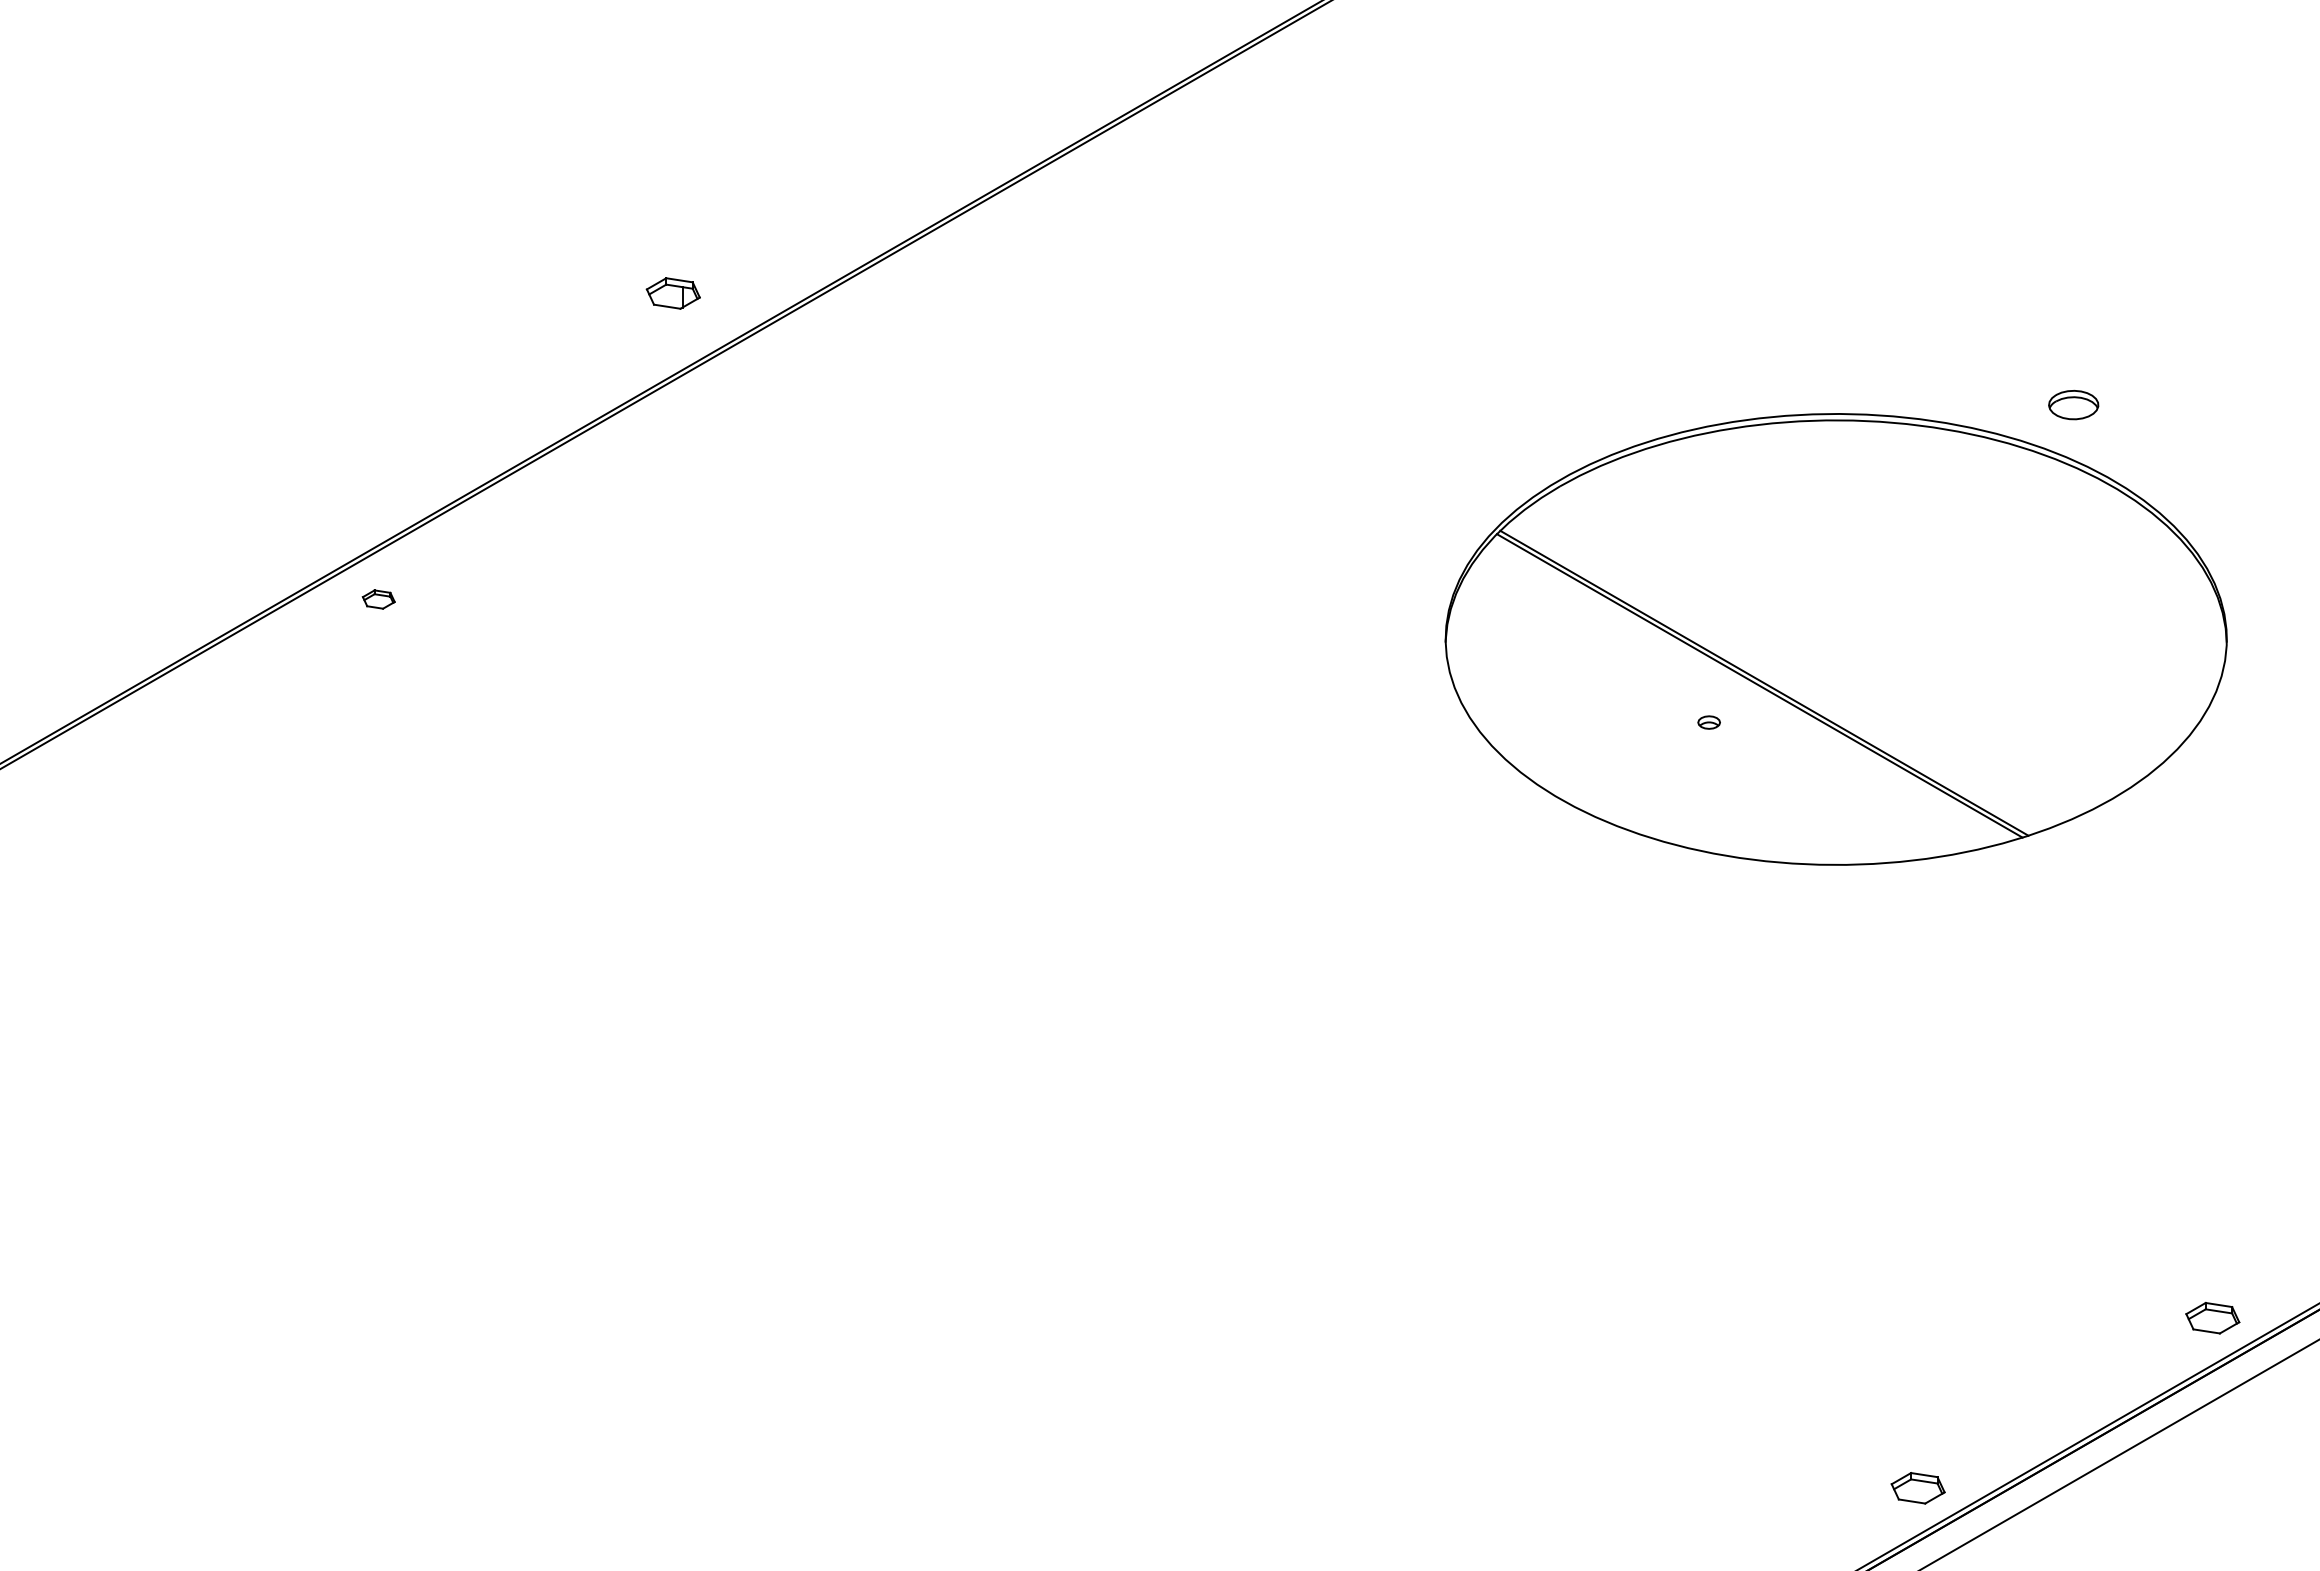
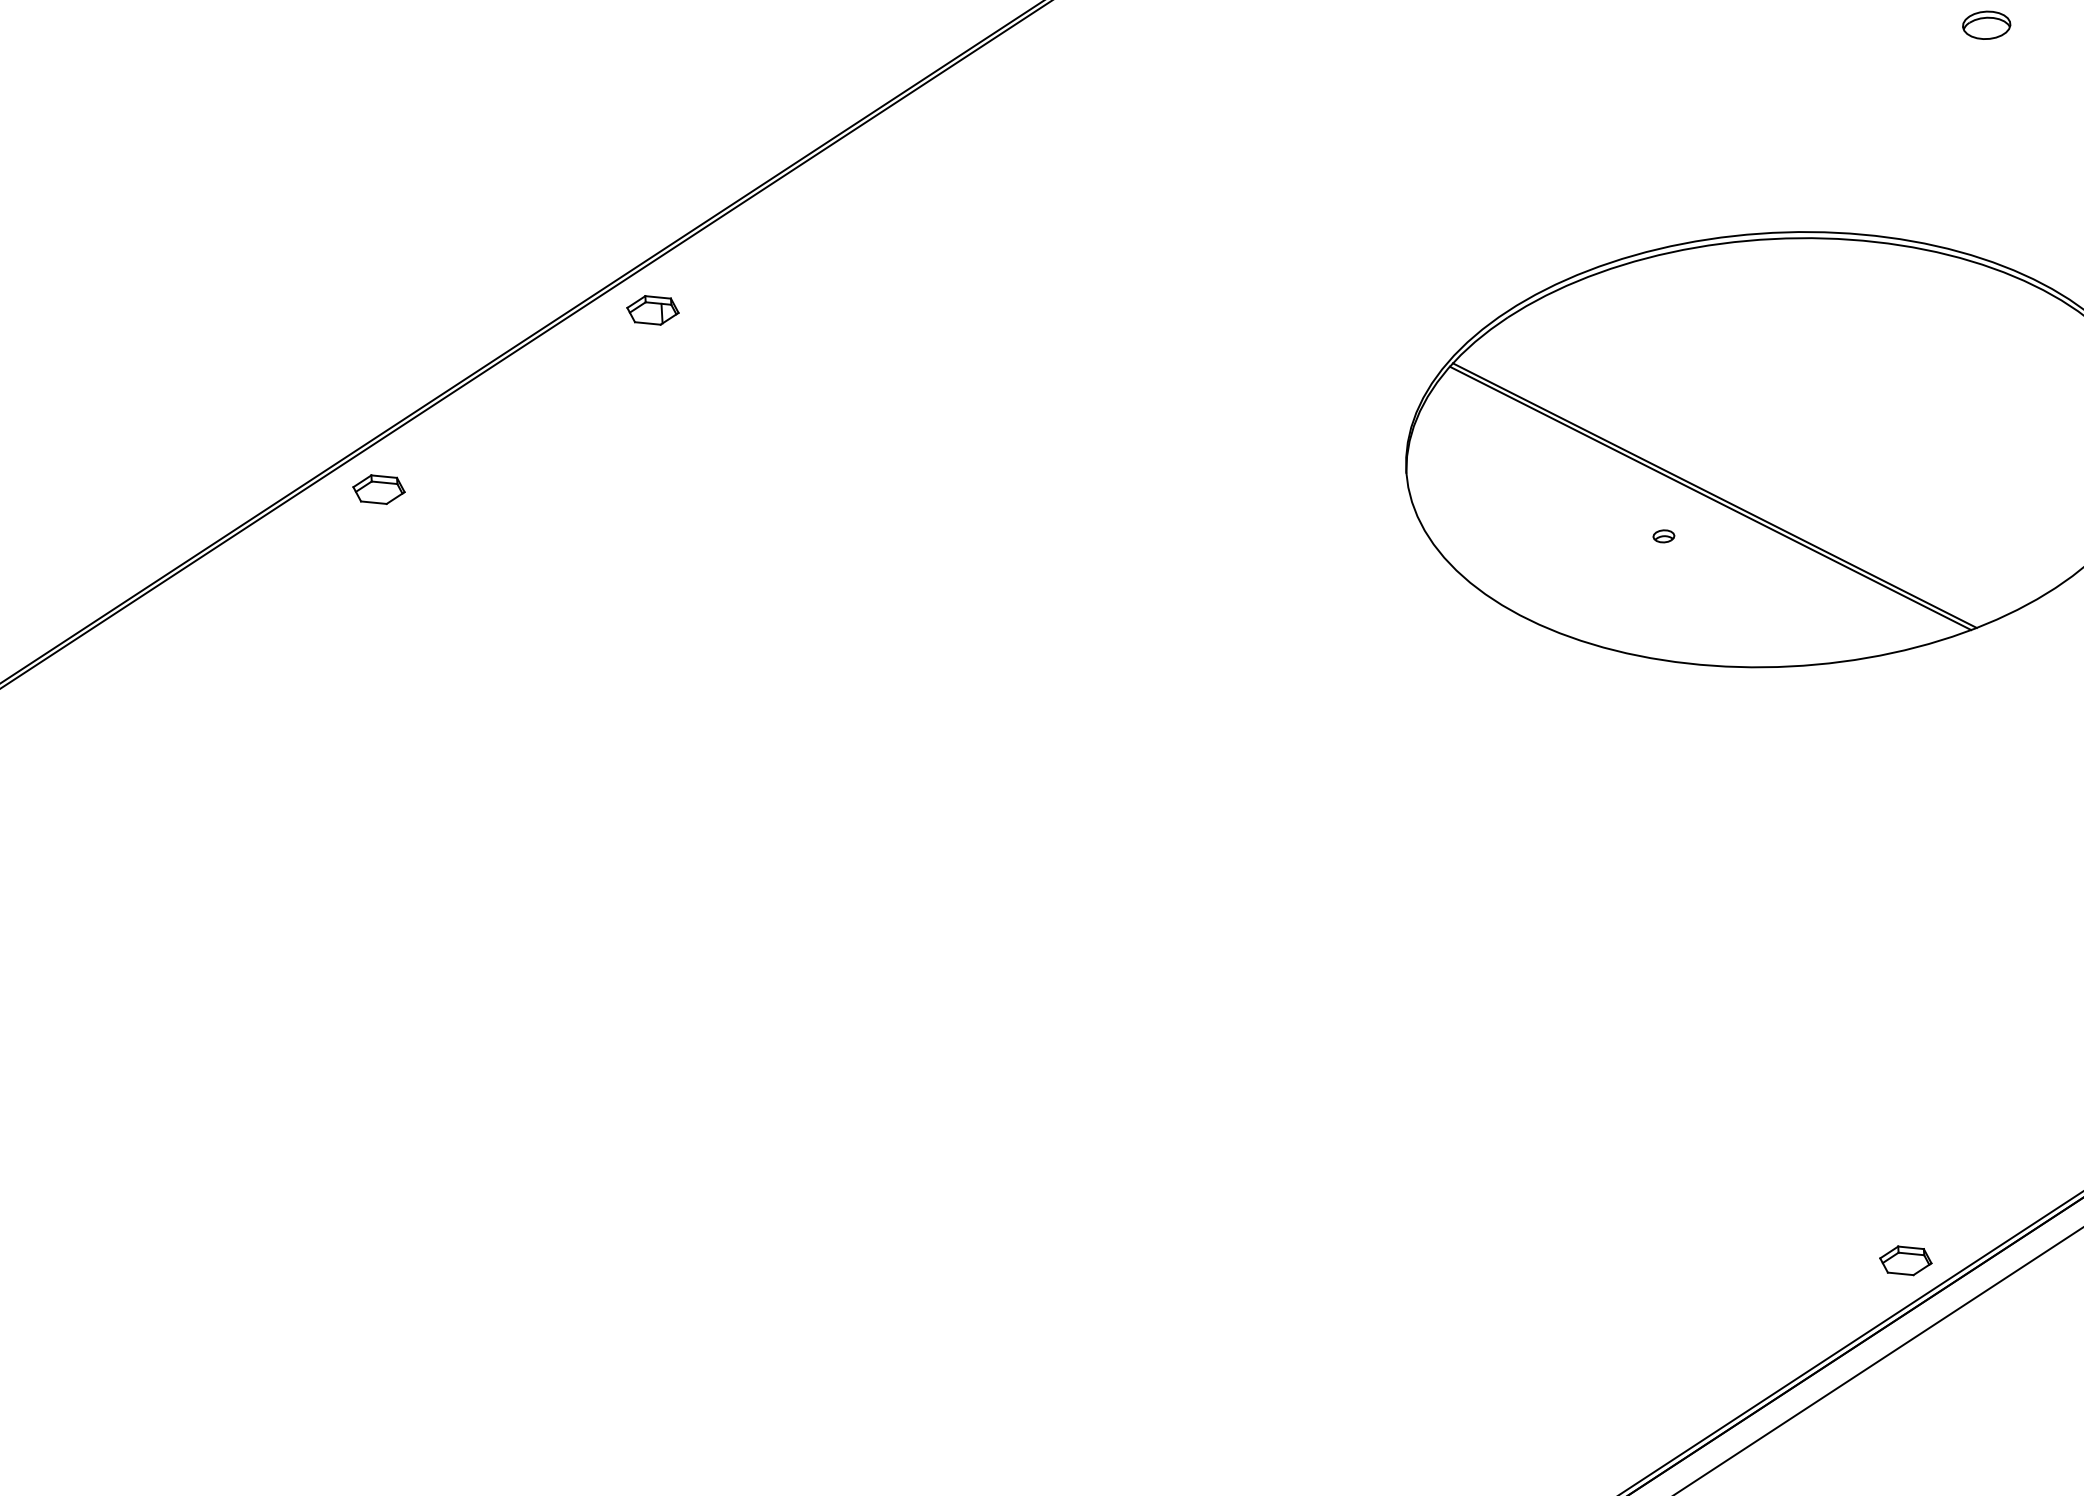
part: (672, 293) -> (652, 310), moved
part: (2073, 405) -> (1986, 25), moved
part: (378, 599) -> (378, 489), size x1.67

